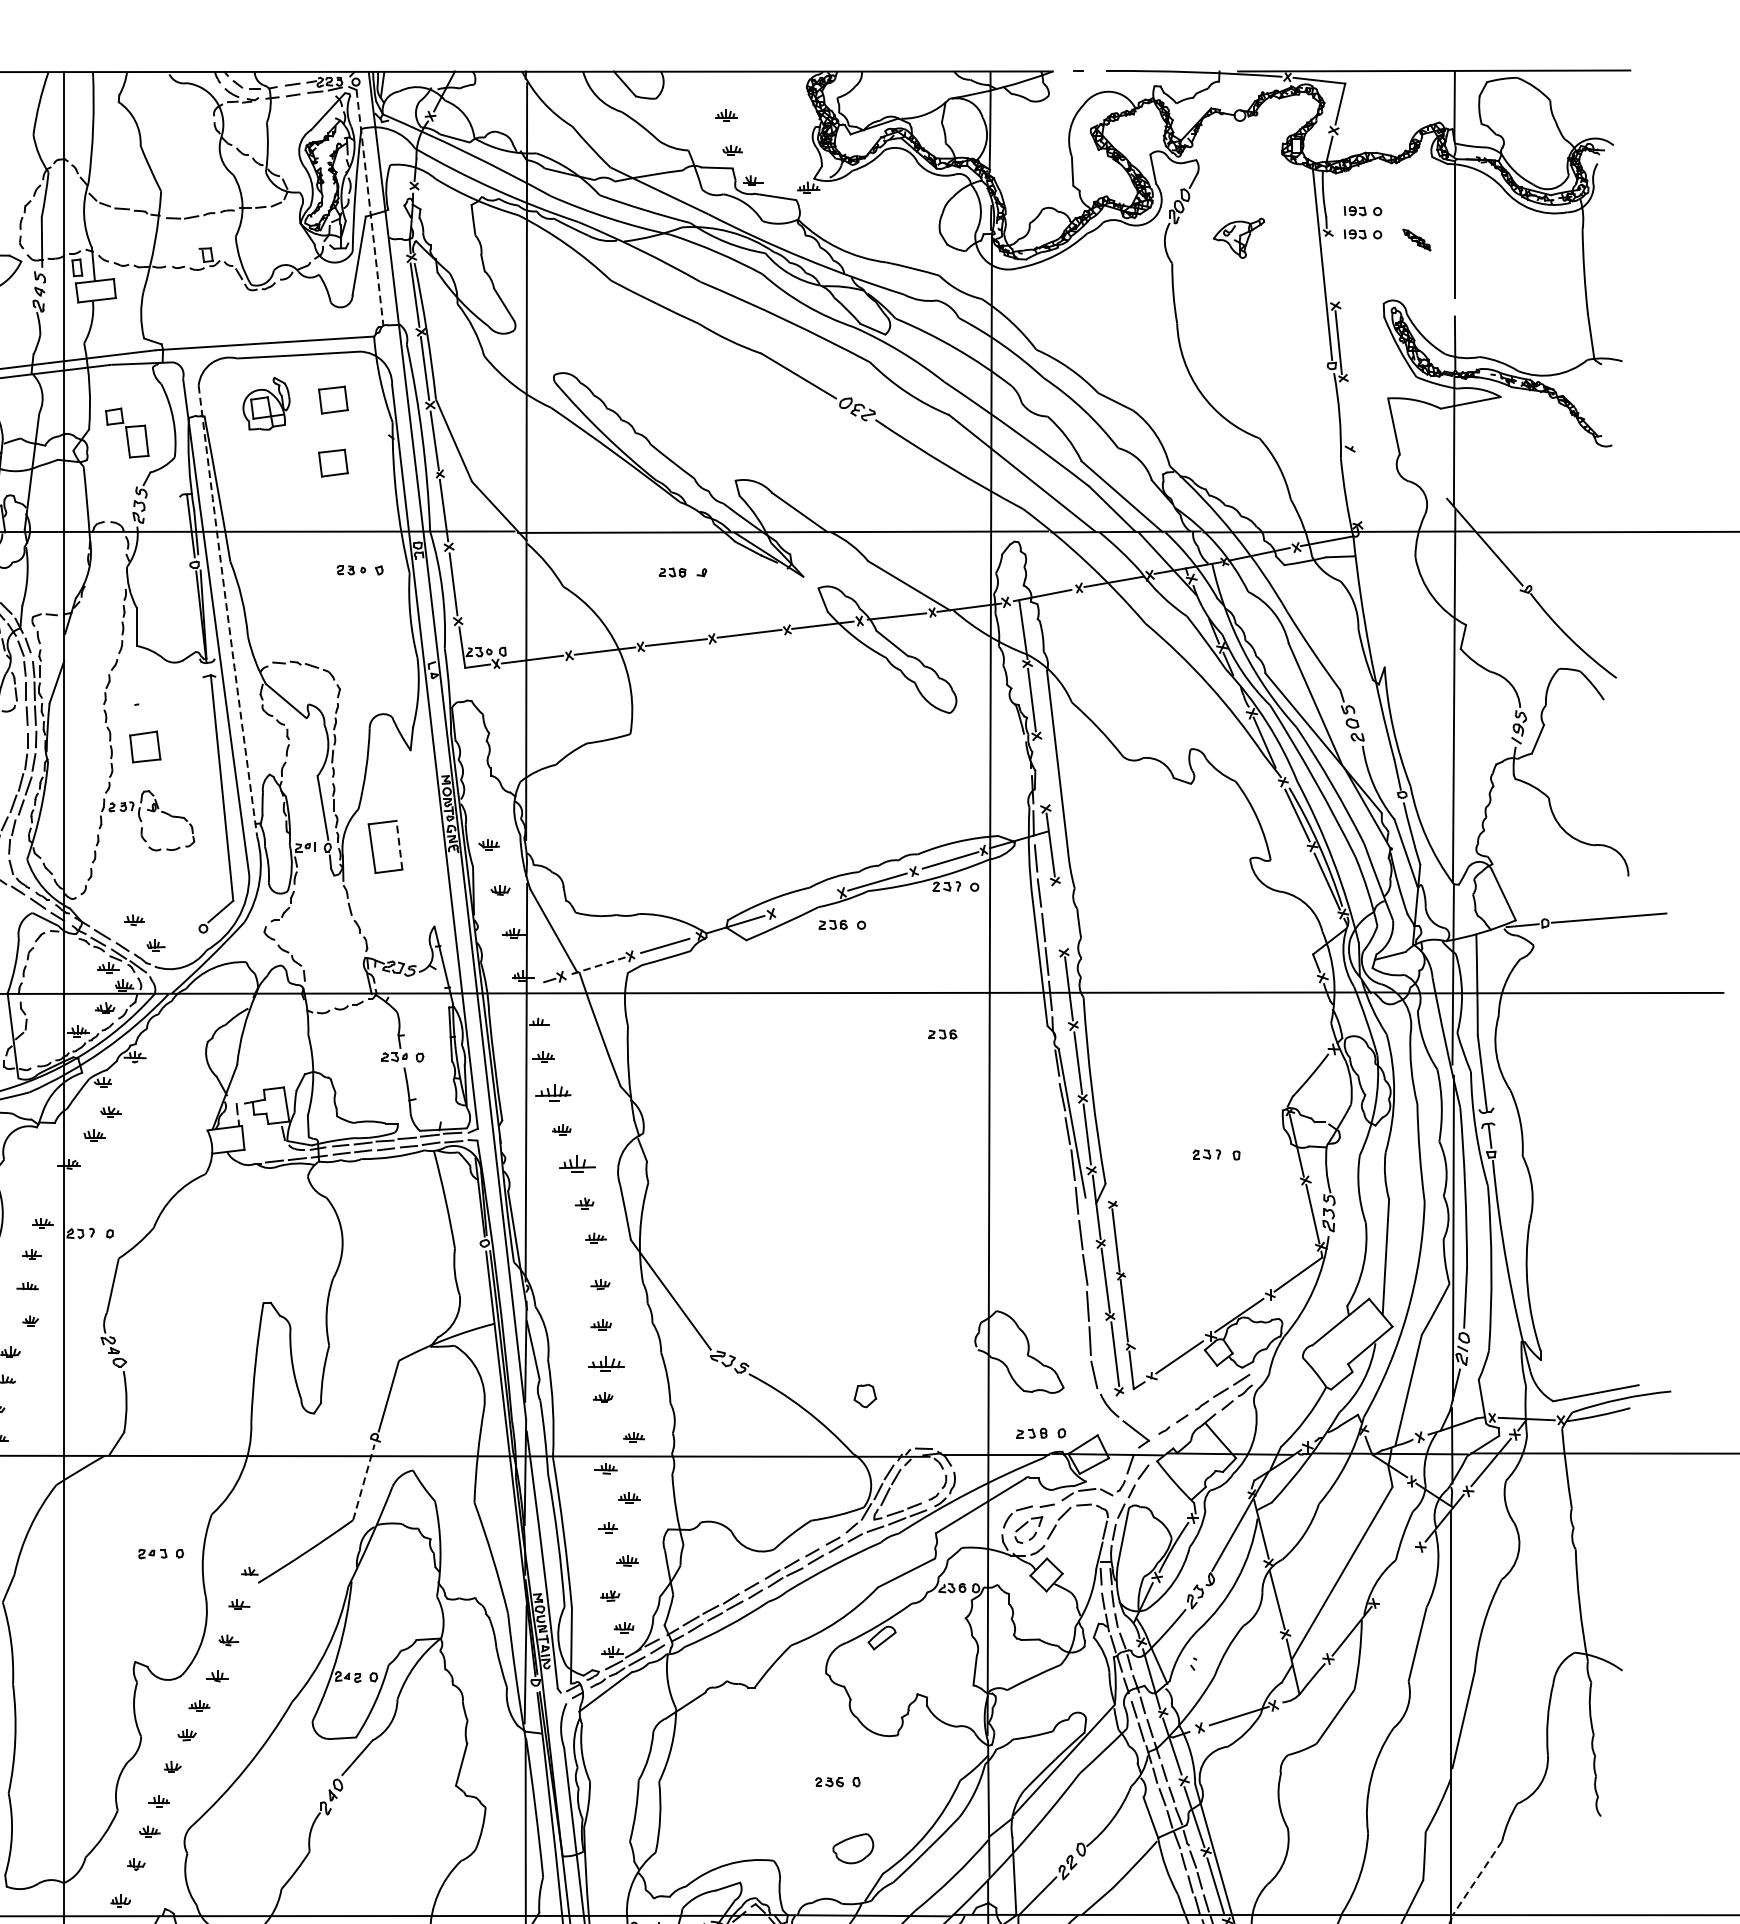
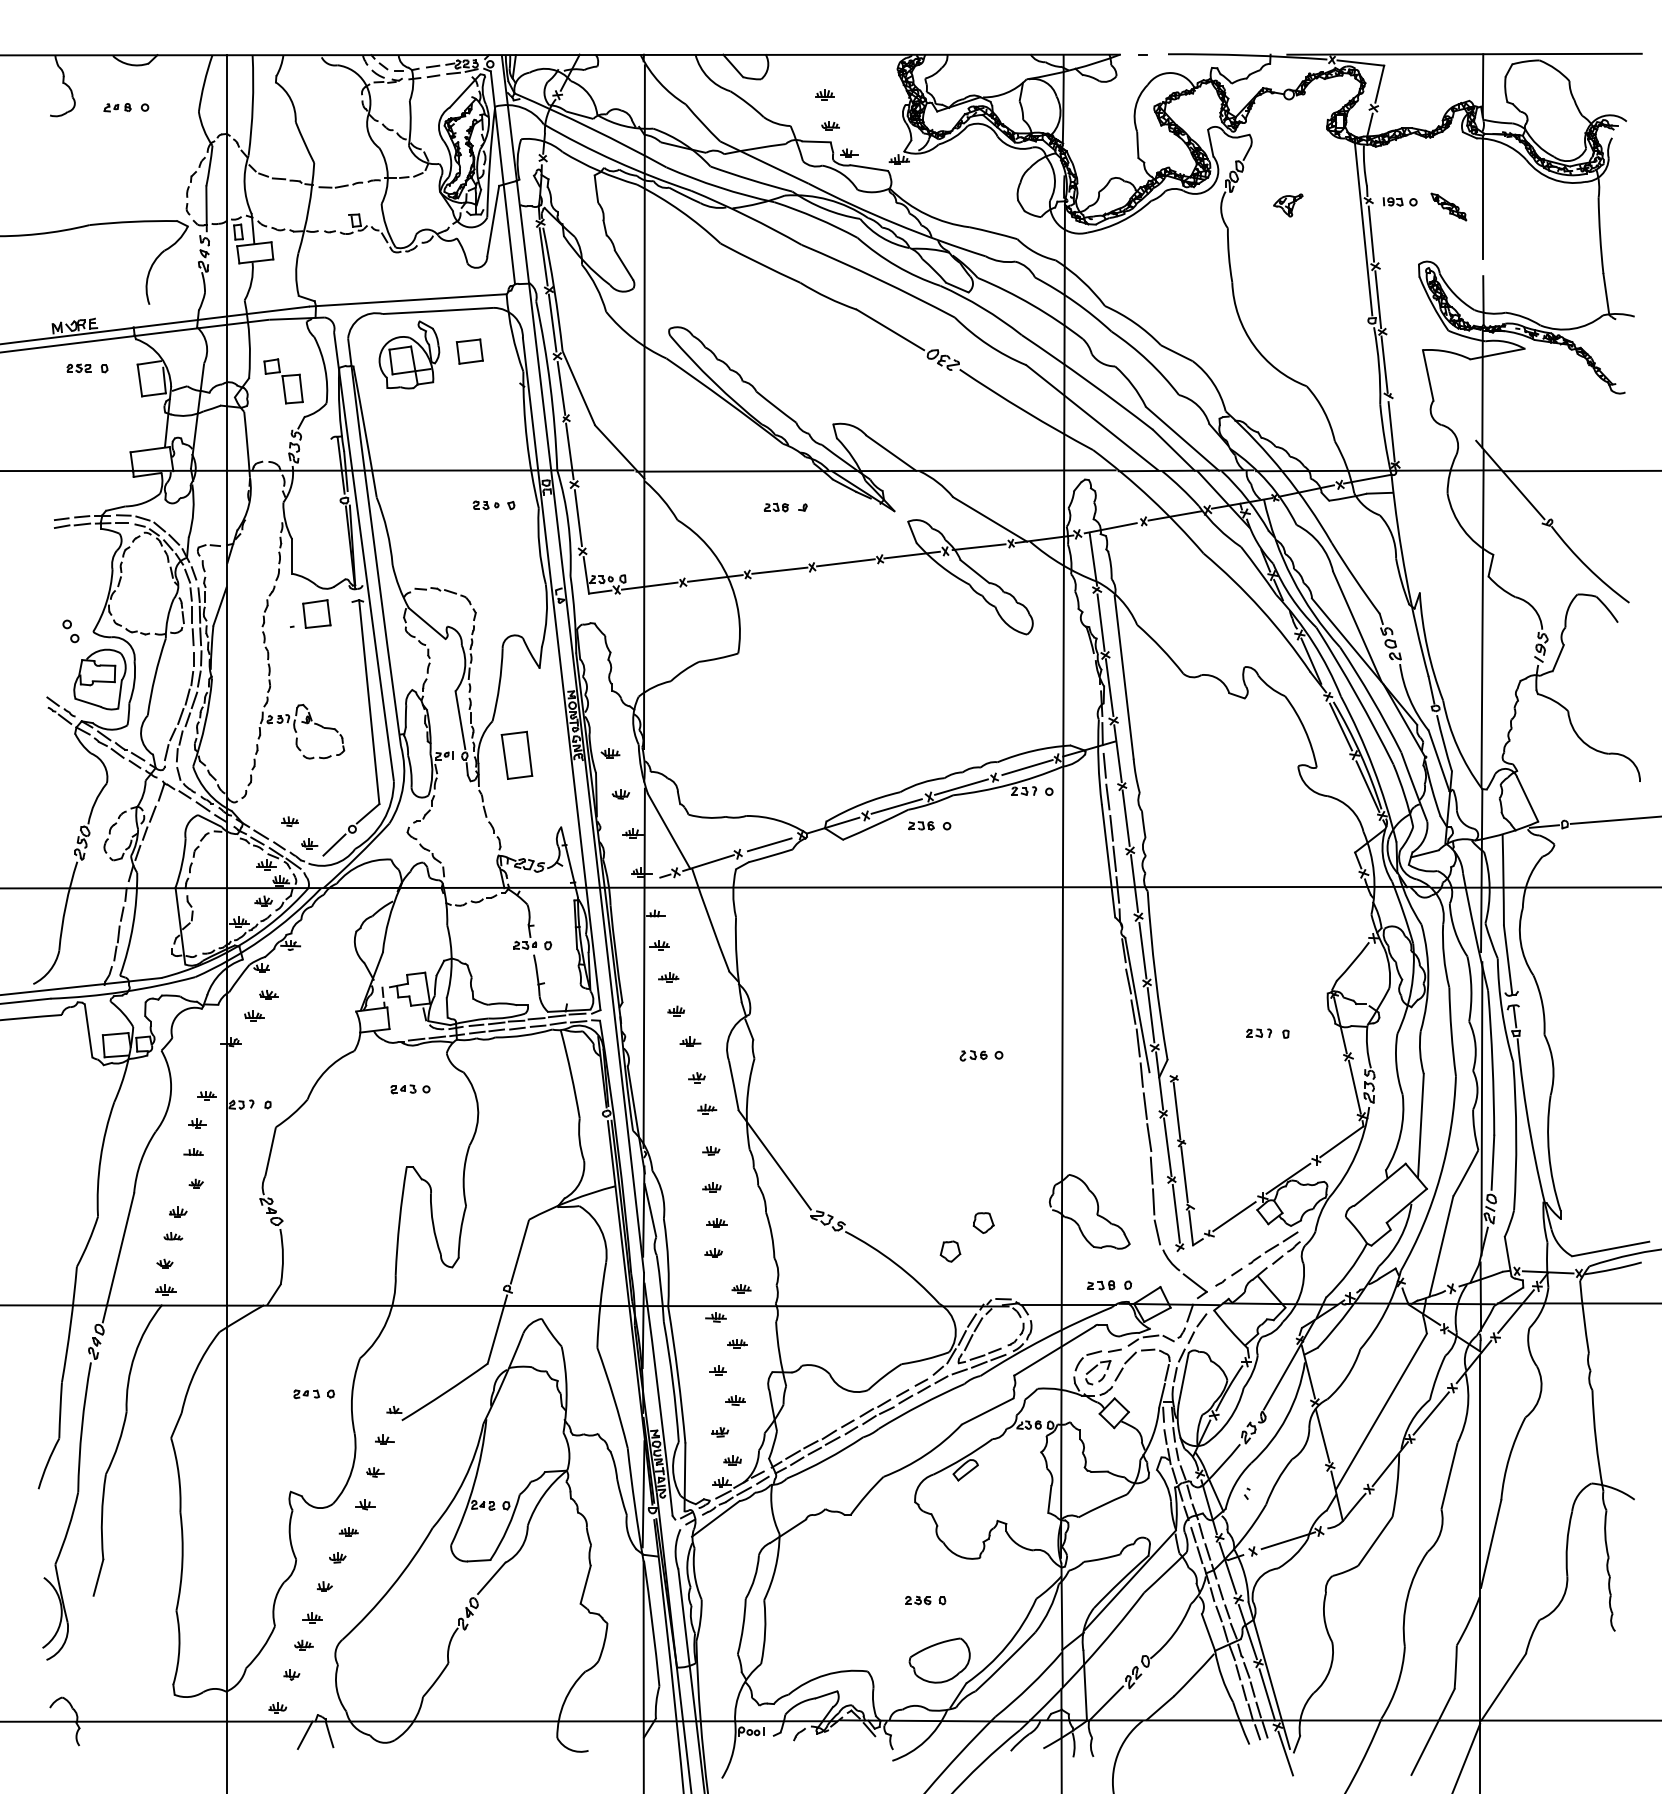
line: (369, 208) -> (502, 178), dashed -> solid
part: (1362, 210) -> (1399, 180), removed
part: (1239, 238) -> (1288, 205), size x0.62
part: (1416, 239) -> (1448, 206), size x1.43
line: (1331, 269) -> (1371, 233), added
part: (266, 403) -> (409, 354), size x1.43
line: (1345, 414) -> (1384, 364), added
part: (332, 463) -> (469, 408), removed
line: (1353, 488) -> (1391, 431), added
arc: (226, 611) -> (373, 542), dashed -> solid
part: (144, 746) -> (316, 613), moved
line: (1041, 771) -> (1109, 687), added
line: (399, 844) -> (529, 753), dashed -> solid
line: (805, 903) -> (896, 806), added
line: (1058, 915) -> (1125, 817), added
line: (183, 945) -> (334, 844), added
line: (597, 966) -> (708, 863), dashed -> solid
part: (942, 1034) -> (1020, 924), removed
part: (553, 1092) -> (668, 977), size x0.62
part: (577, 1163) -> (690, 1041), size x0.62
part: (899, 1179) -> (981, 1055), added
part: (267, 1216) -> (410, 1089), added
part: (606, 1363) -> (716, 1222), size x0.62
part: (901, 1363) -> (983, 1222), added
line: (363, 1482) -> (497, 1329), dashed -> solid
line: (1396, 1575) -> (1430, 1413), added
part: (853, 1848) -> (939, 1660), size x1.67
line: (1477, 1878) -> (1503, 1687), dashed -> solid

